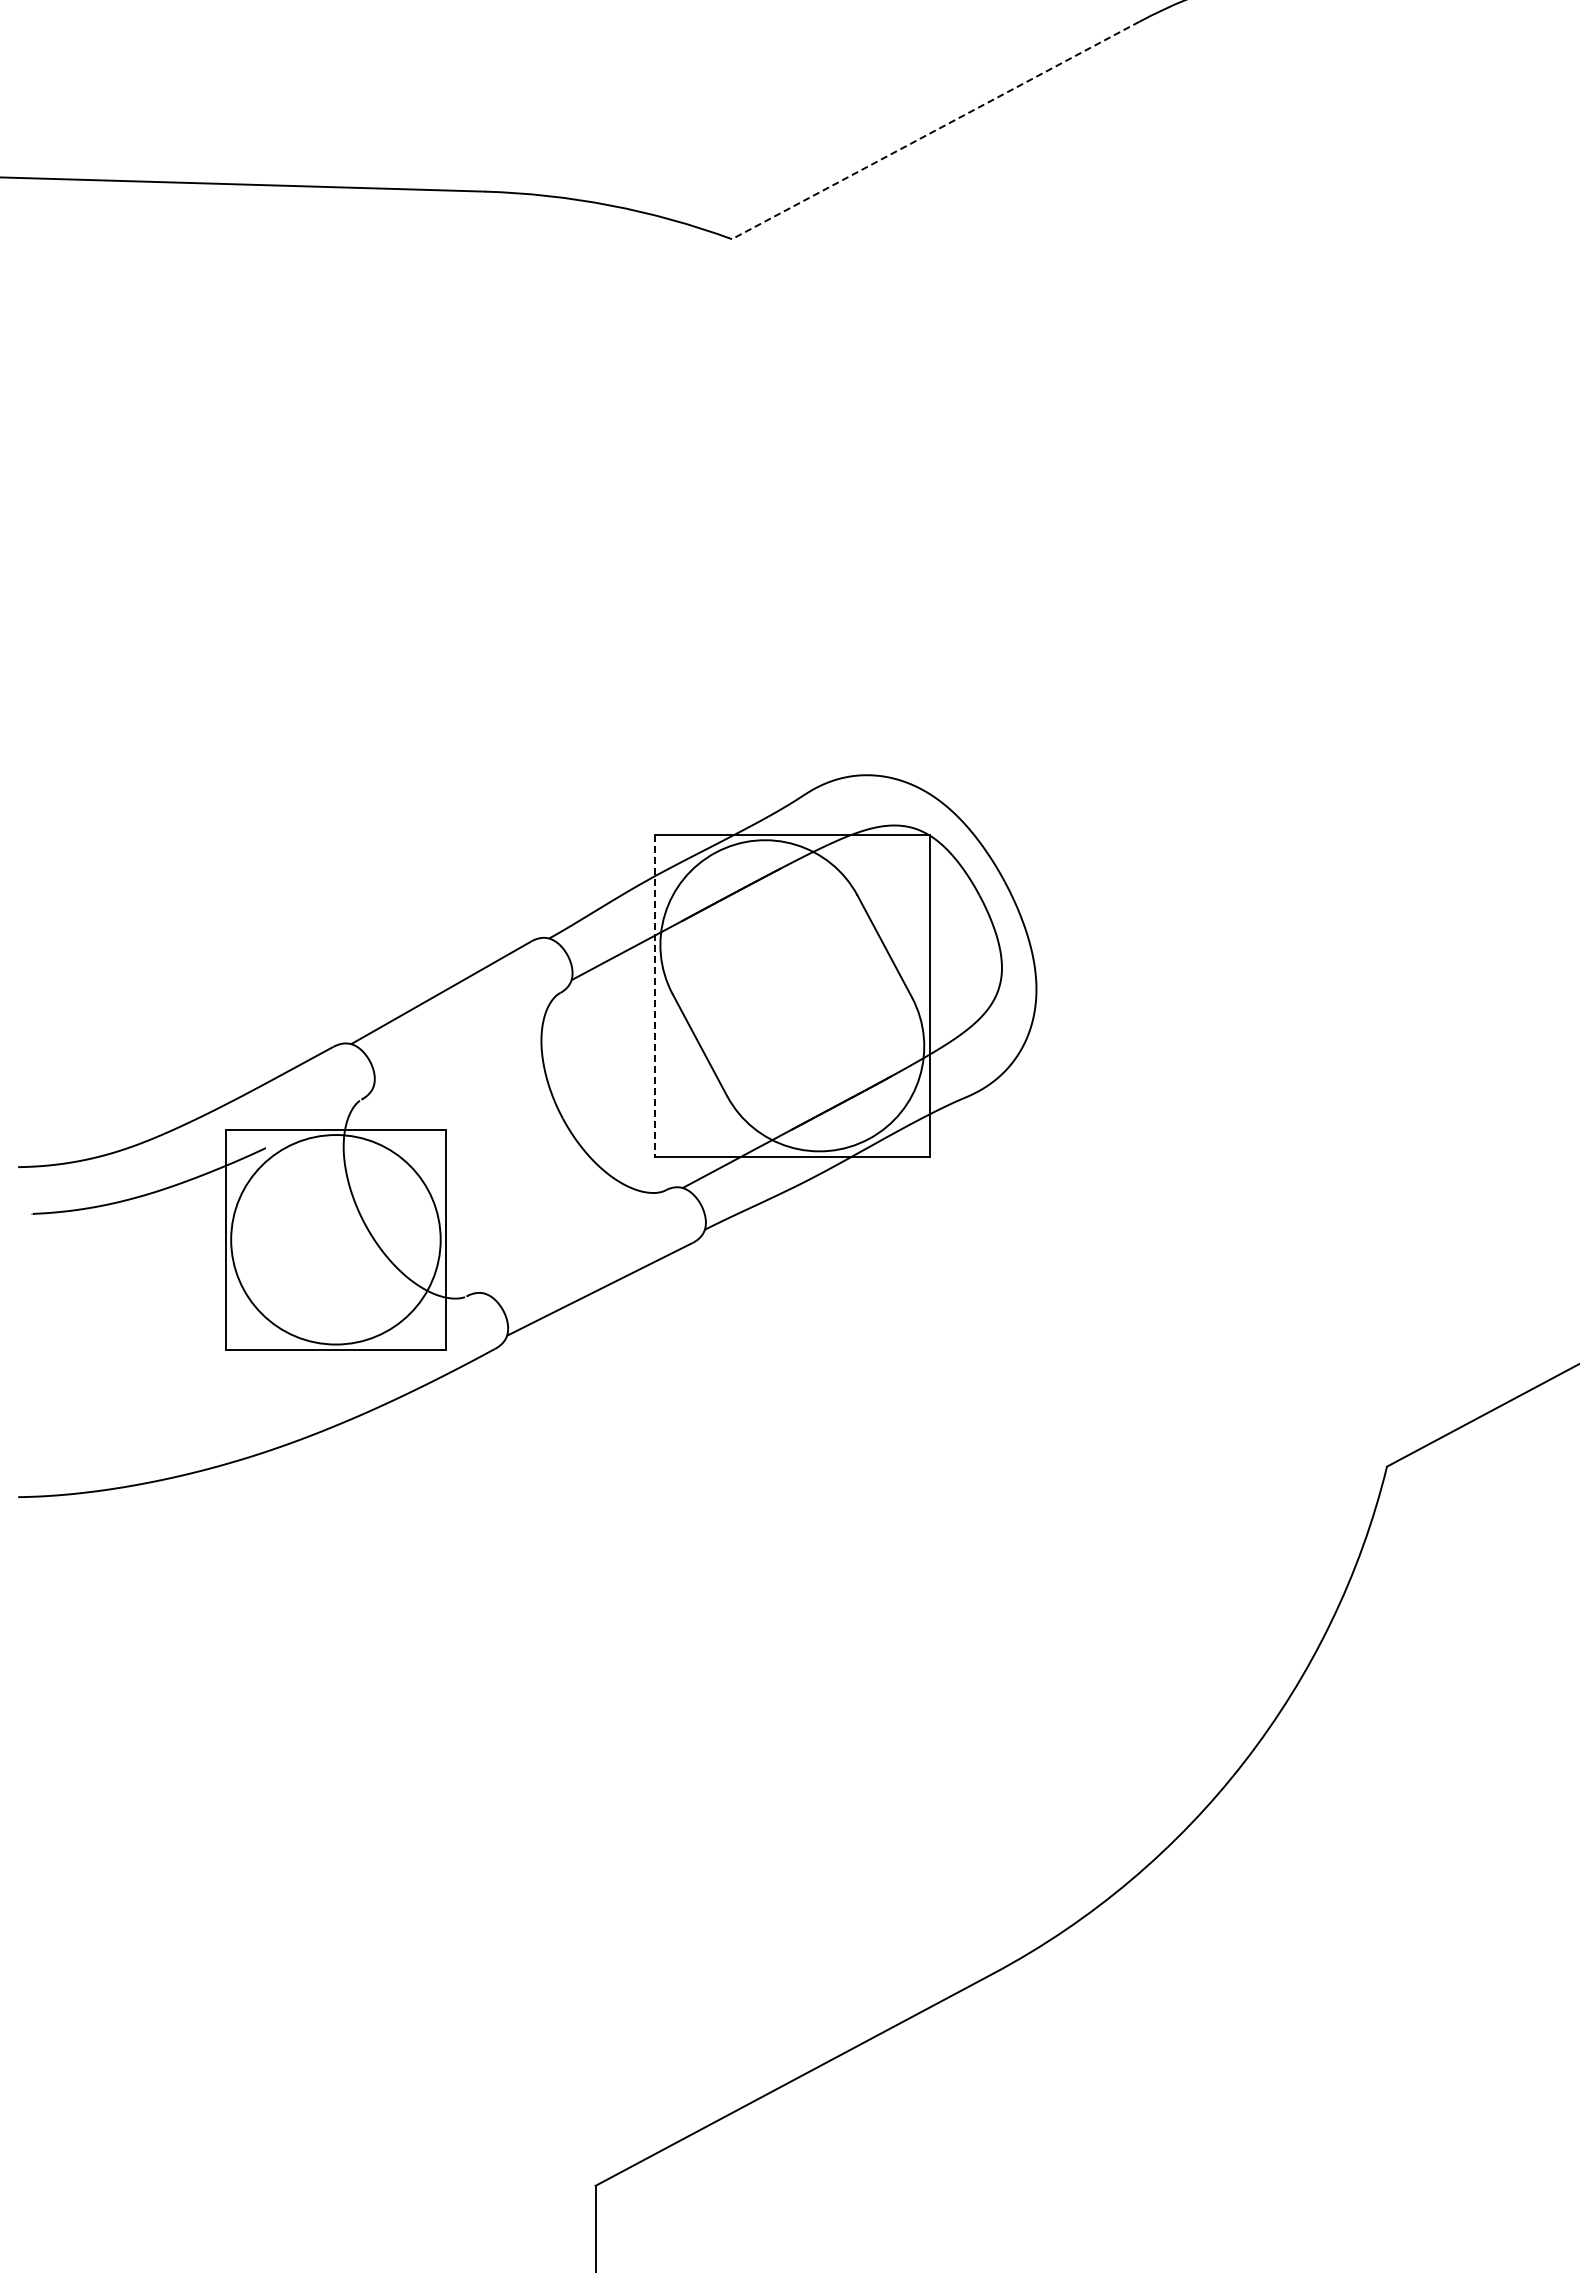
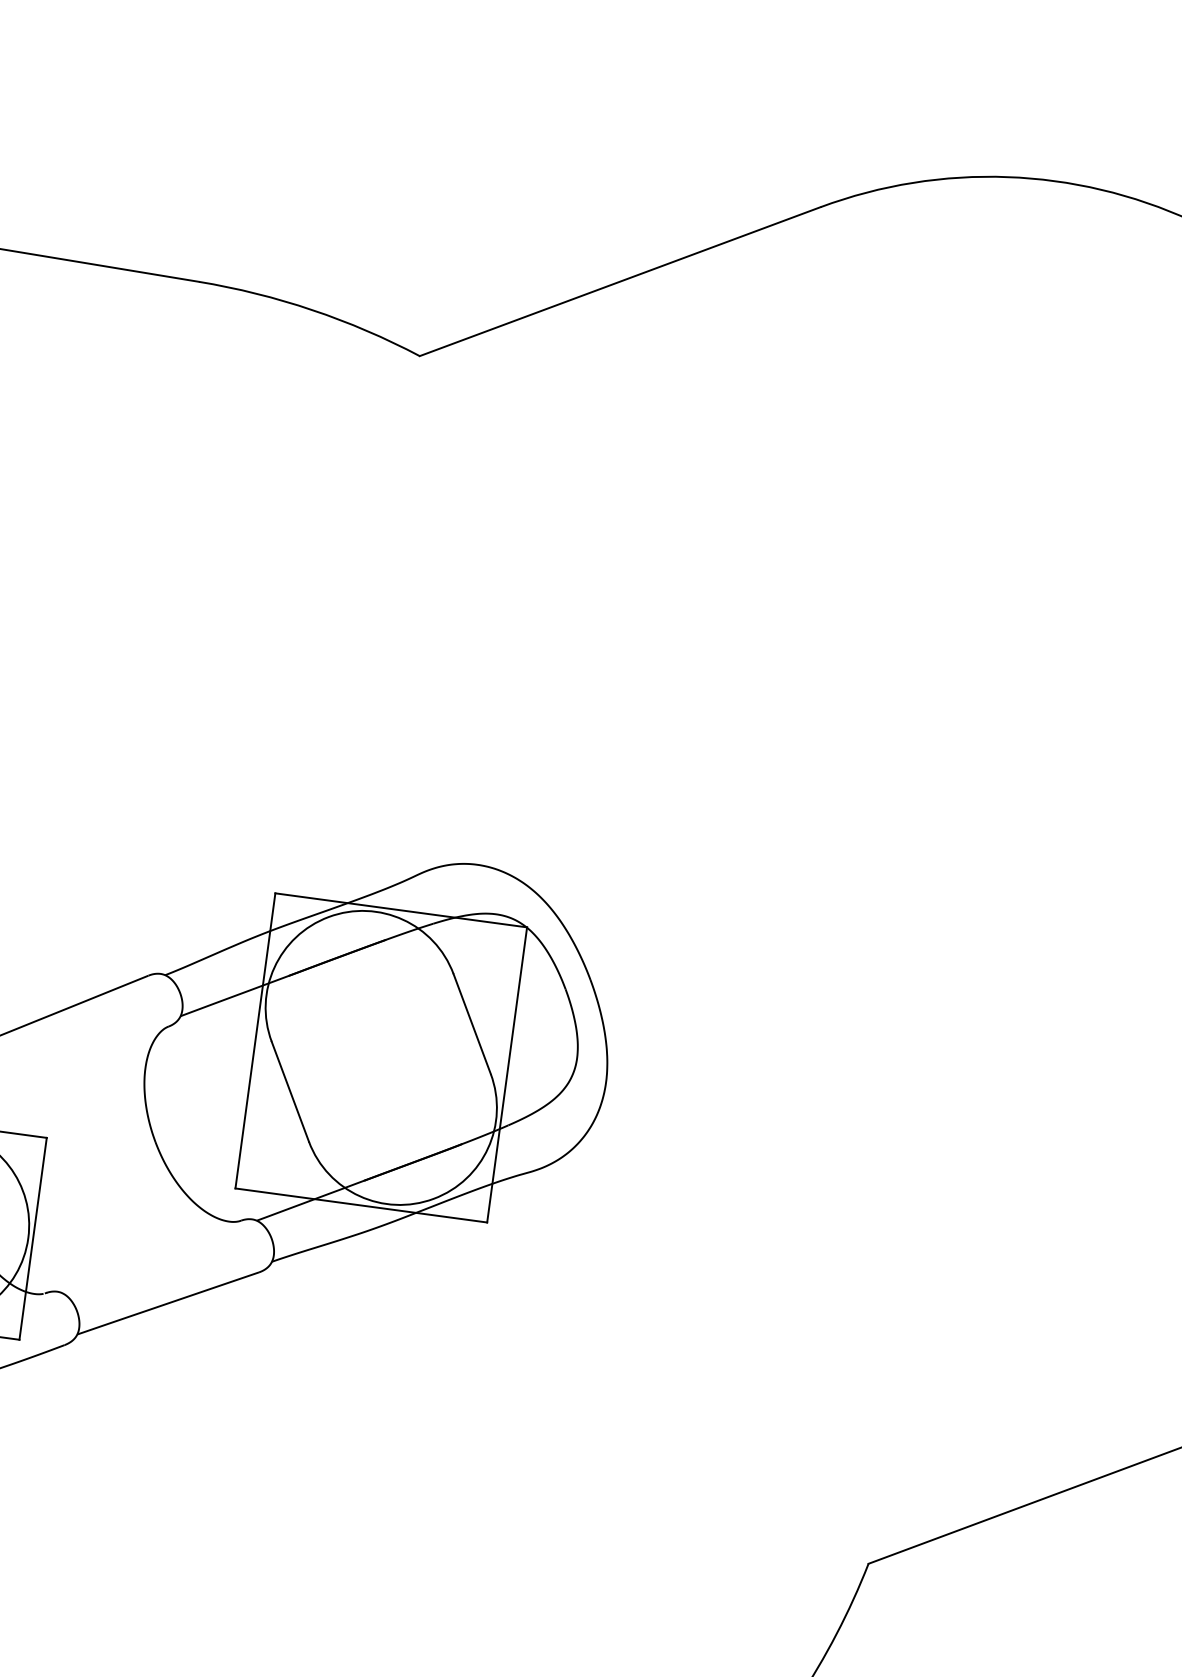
line: (935, 130) -> (620, 281), dashed -> solid
line: (655, 995) -> (255, 1040), dashed -> solid

